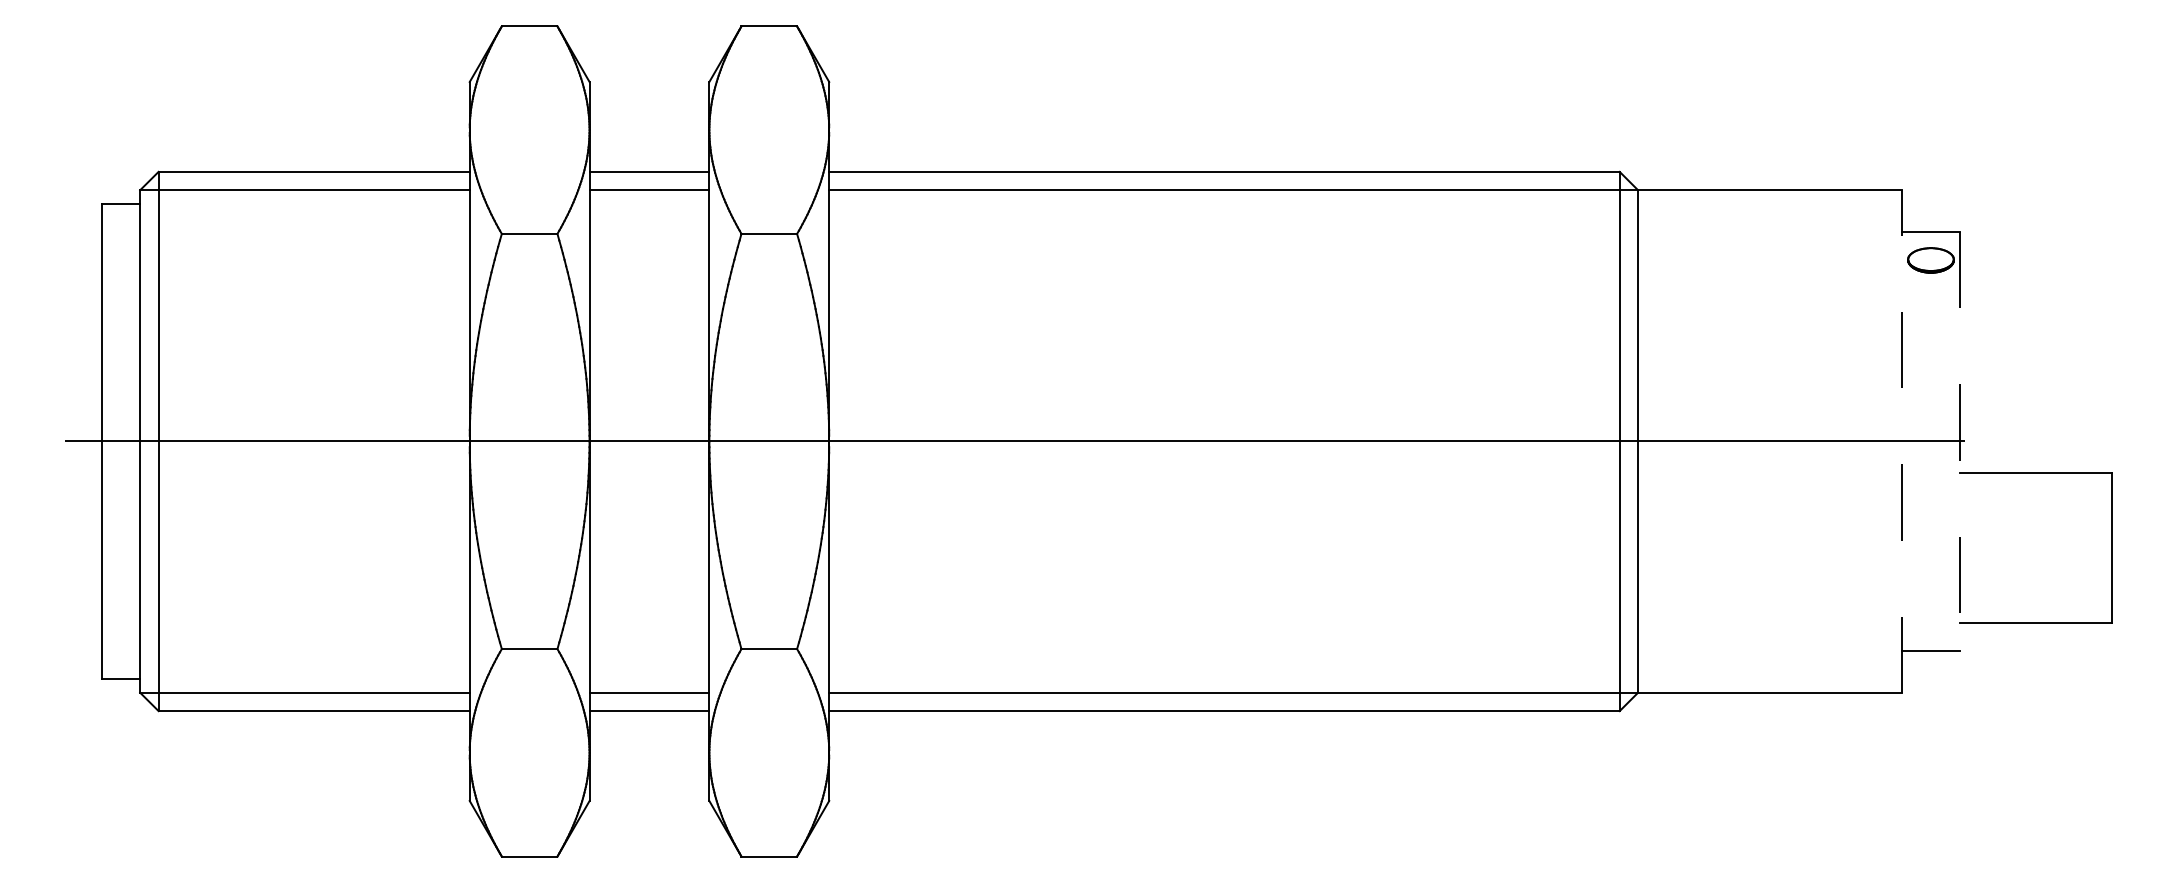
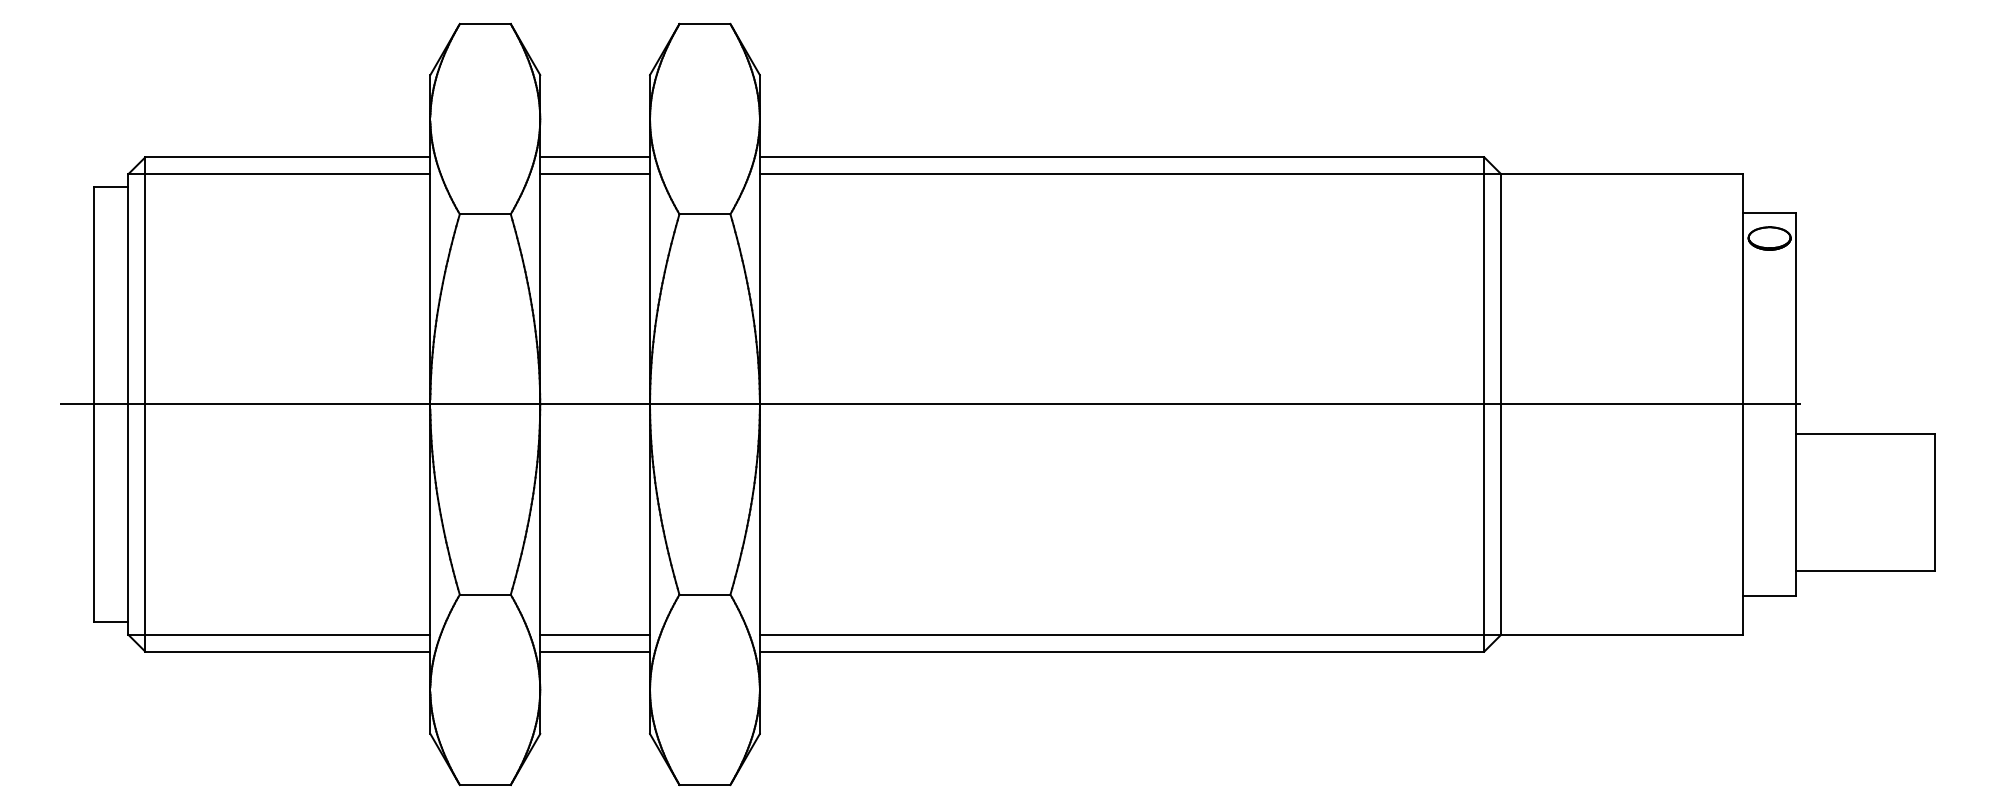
line: (1902, 441) -> (1743, 404), dashed -> solid
line: (1959, 441) -> (1795, 404), dashed -> solid

